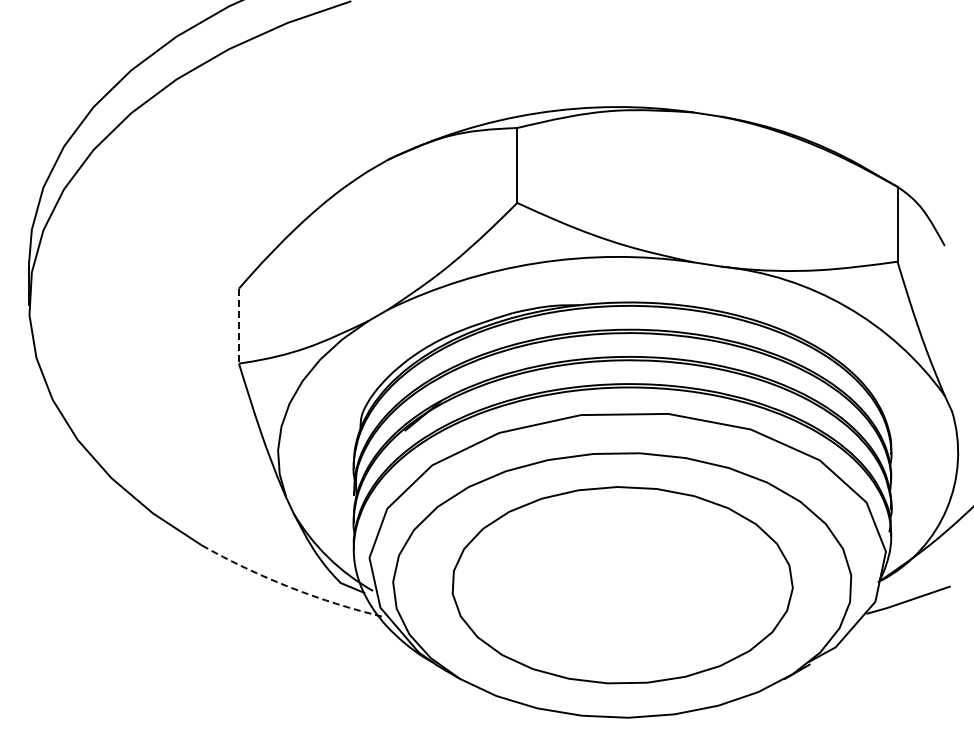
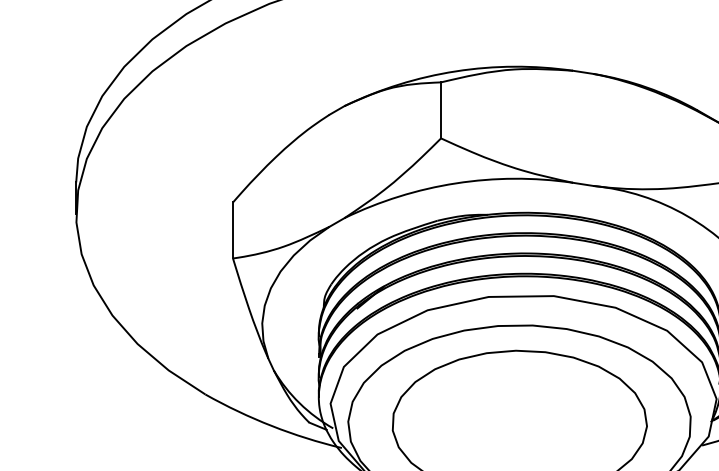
line: (238, 326) -> (232, 230), dashed -> solid
arc: (290, 587) -> (271, 425), dashed -> solid

